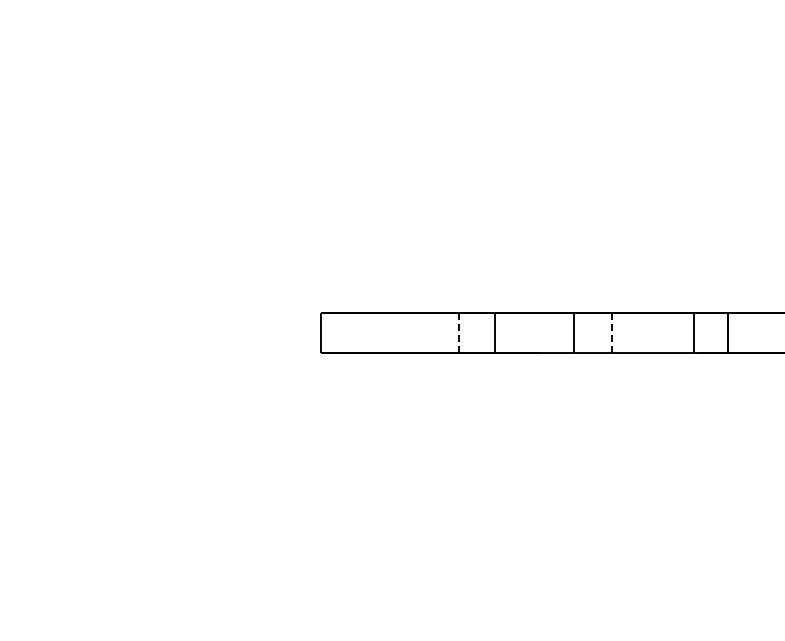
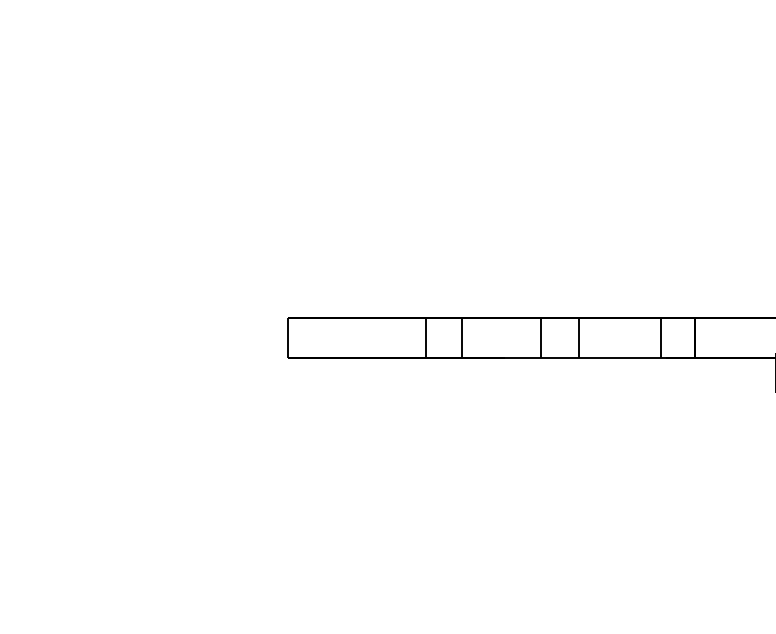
line: (458, 332) -> (425, 337), dashed -> solid
line: (612, 332) -> (579, 337), dashed -> solid

